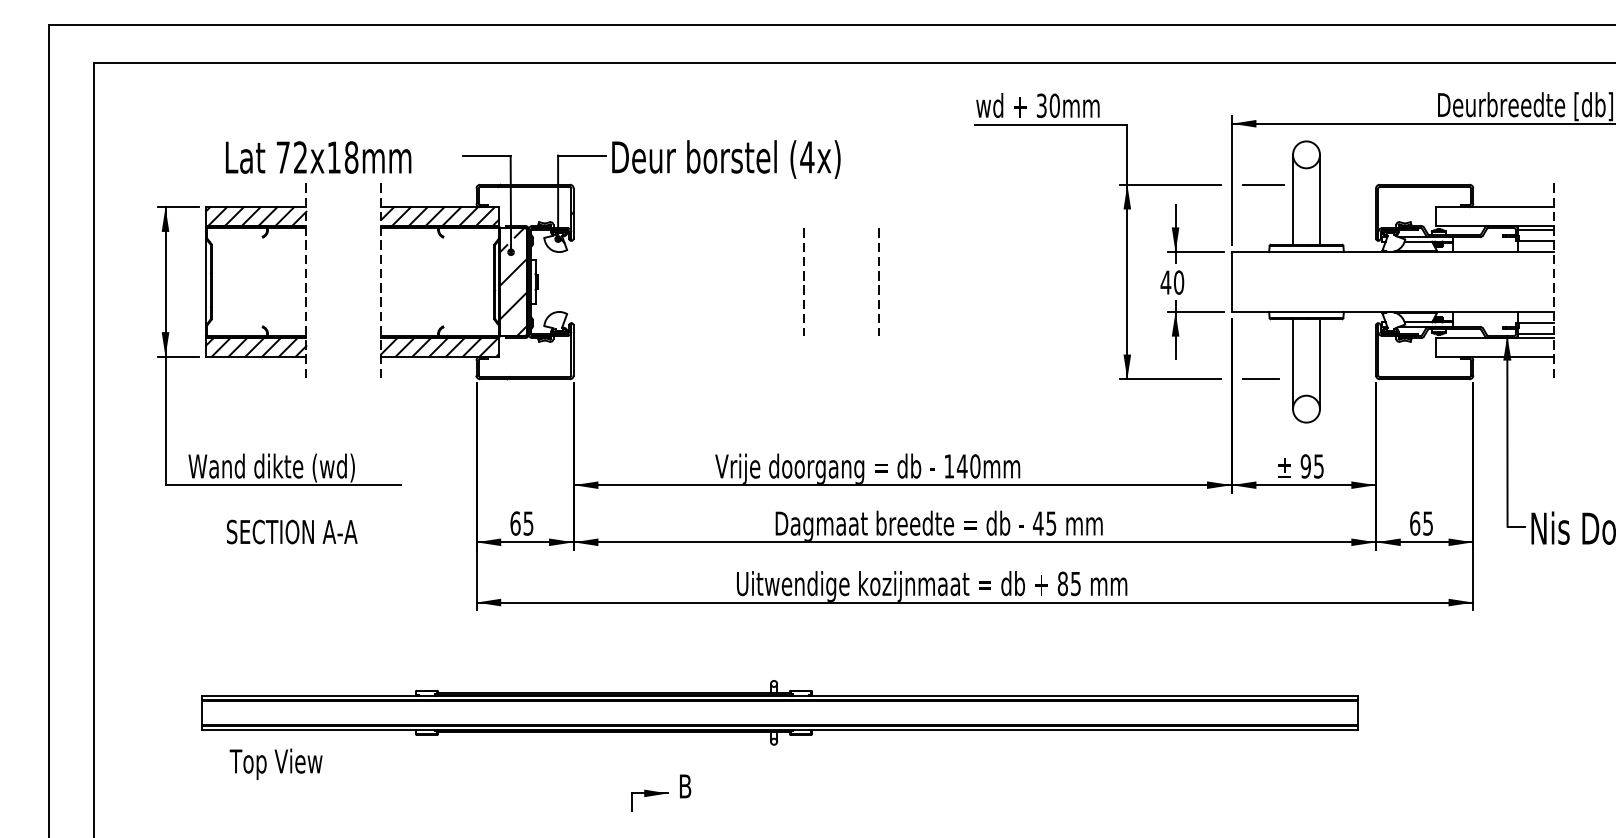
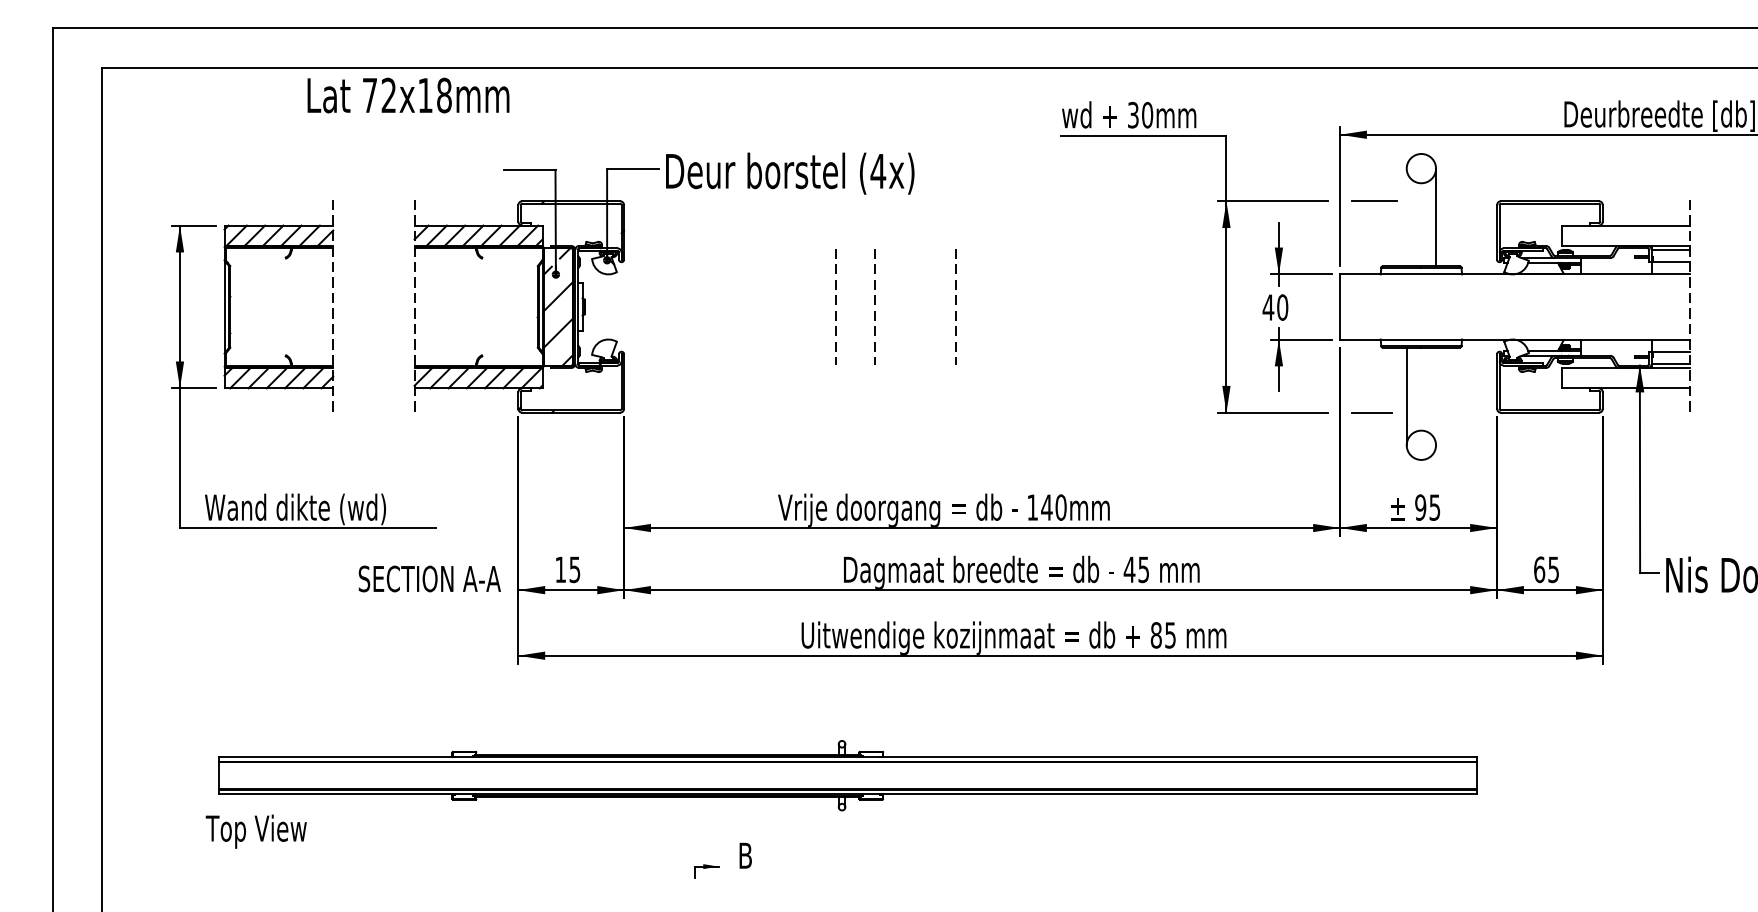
text: (318, 157) -> (408, 95), moved
line: (1292, 199) -> (1406, 217), removed
line: (768, 279) -> (835, 304), added
line: (1320, 364) -> (1436, 396), removed
text: (515, 523) -> (560, 569), 65 -> 15
text: (291, 531) -> (429, 578), moved
text: (275, 764) -> (255, 831), moved
part: (649, 800) -> (706, 871), size x0.6

